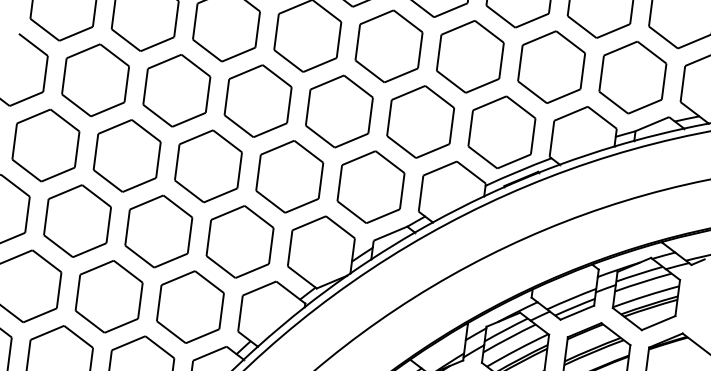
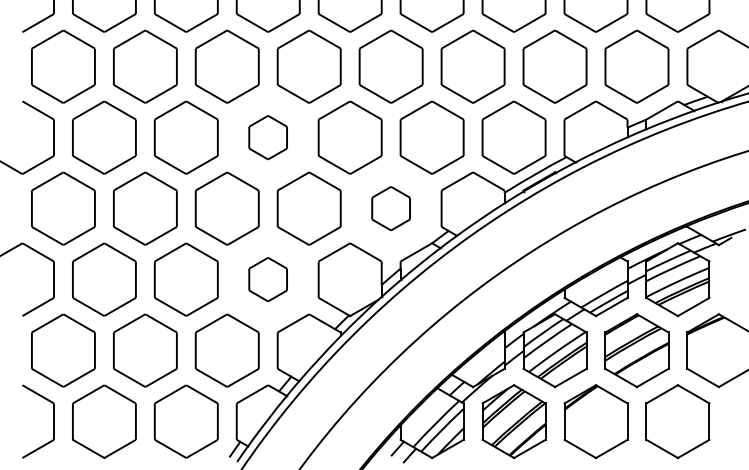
part: (257, 100) -> (267, 137), size x0.6
part: (370, 186) -> (390, 208), size x0.6
part: (239, 241) -> (267, 279), size x0.6

